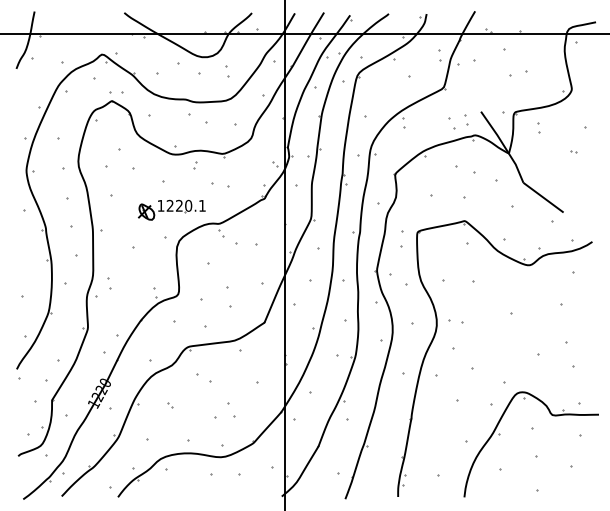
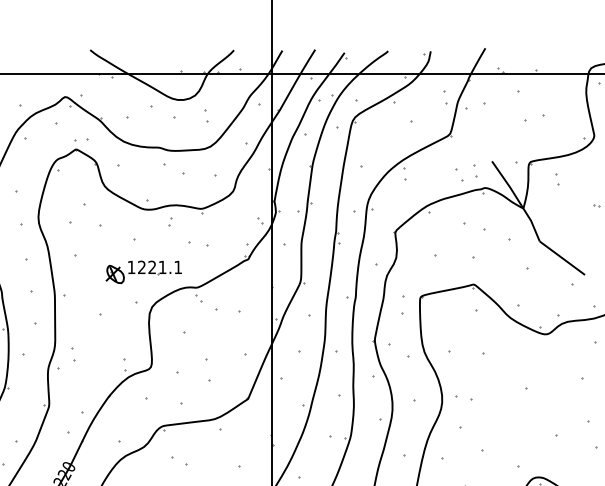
text: (188, 205) -> (162, 267), 1220.1 -> 1221.1

